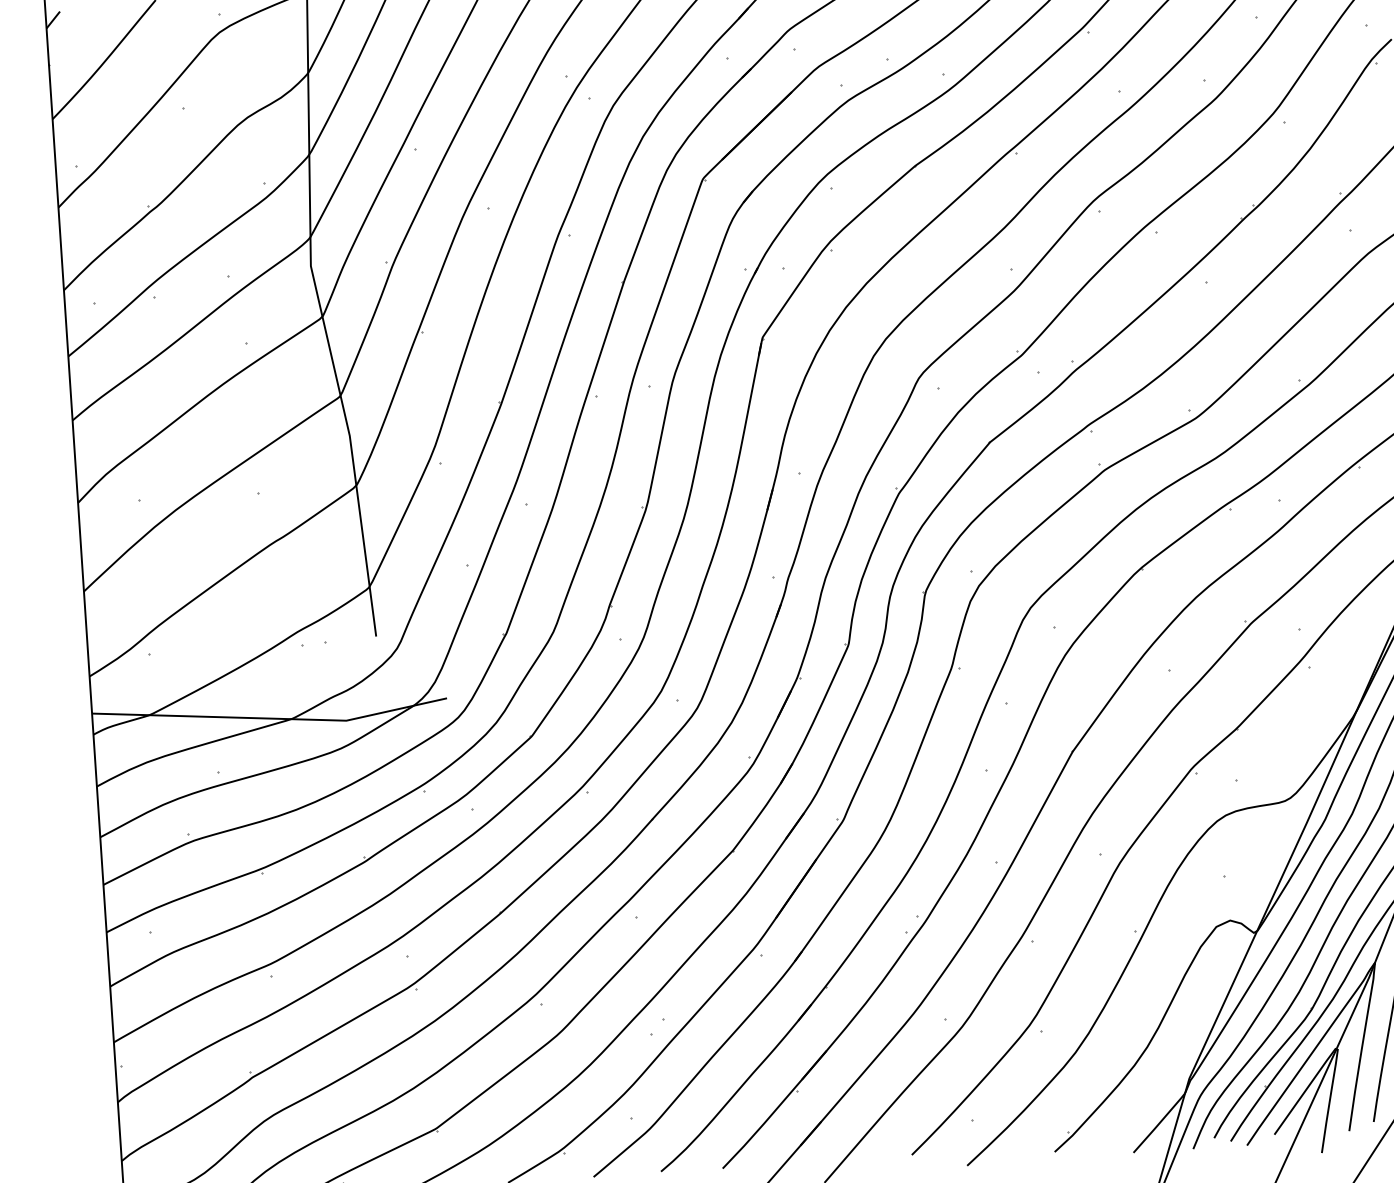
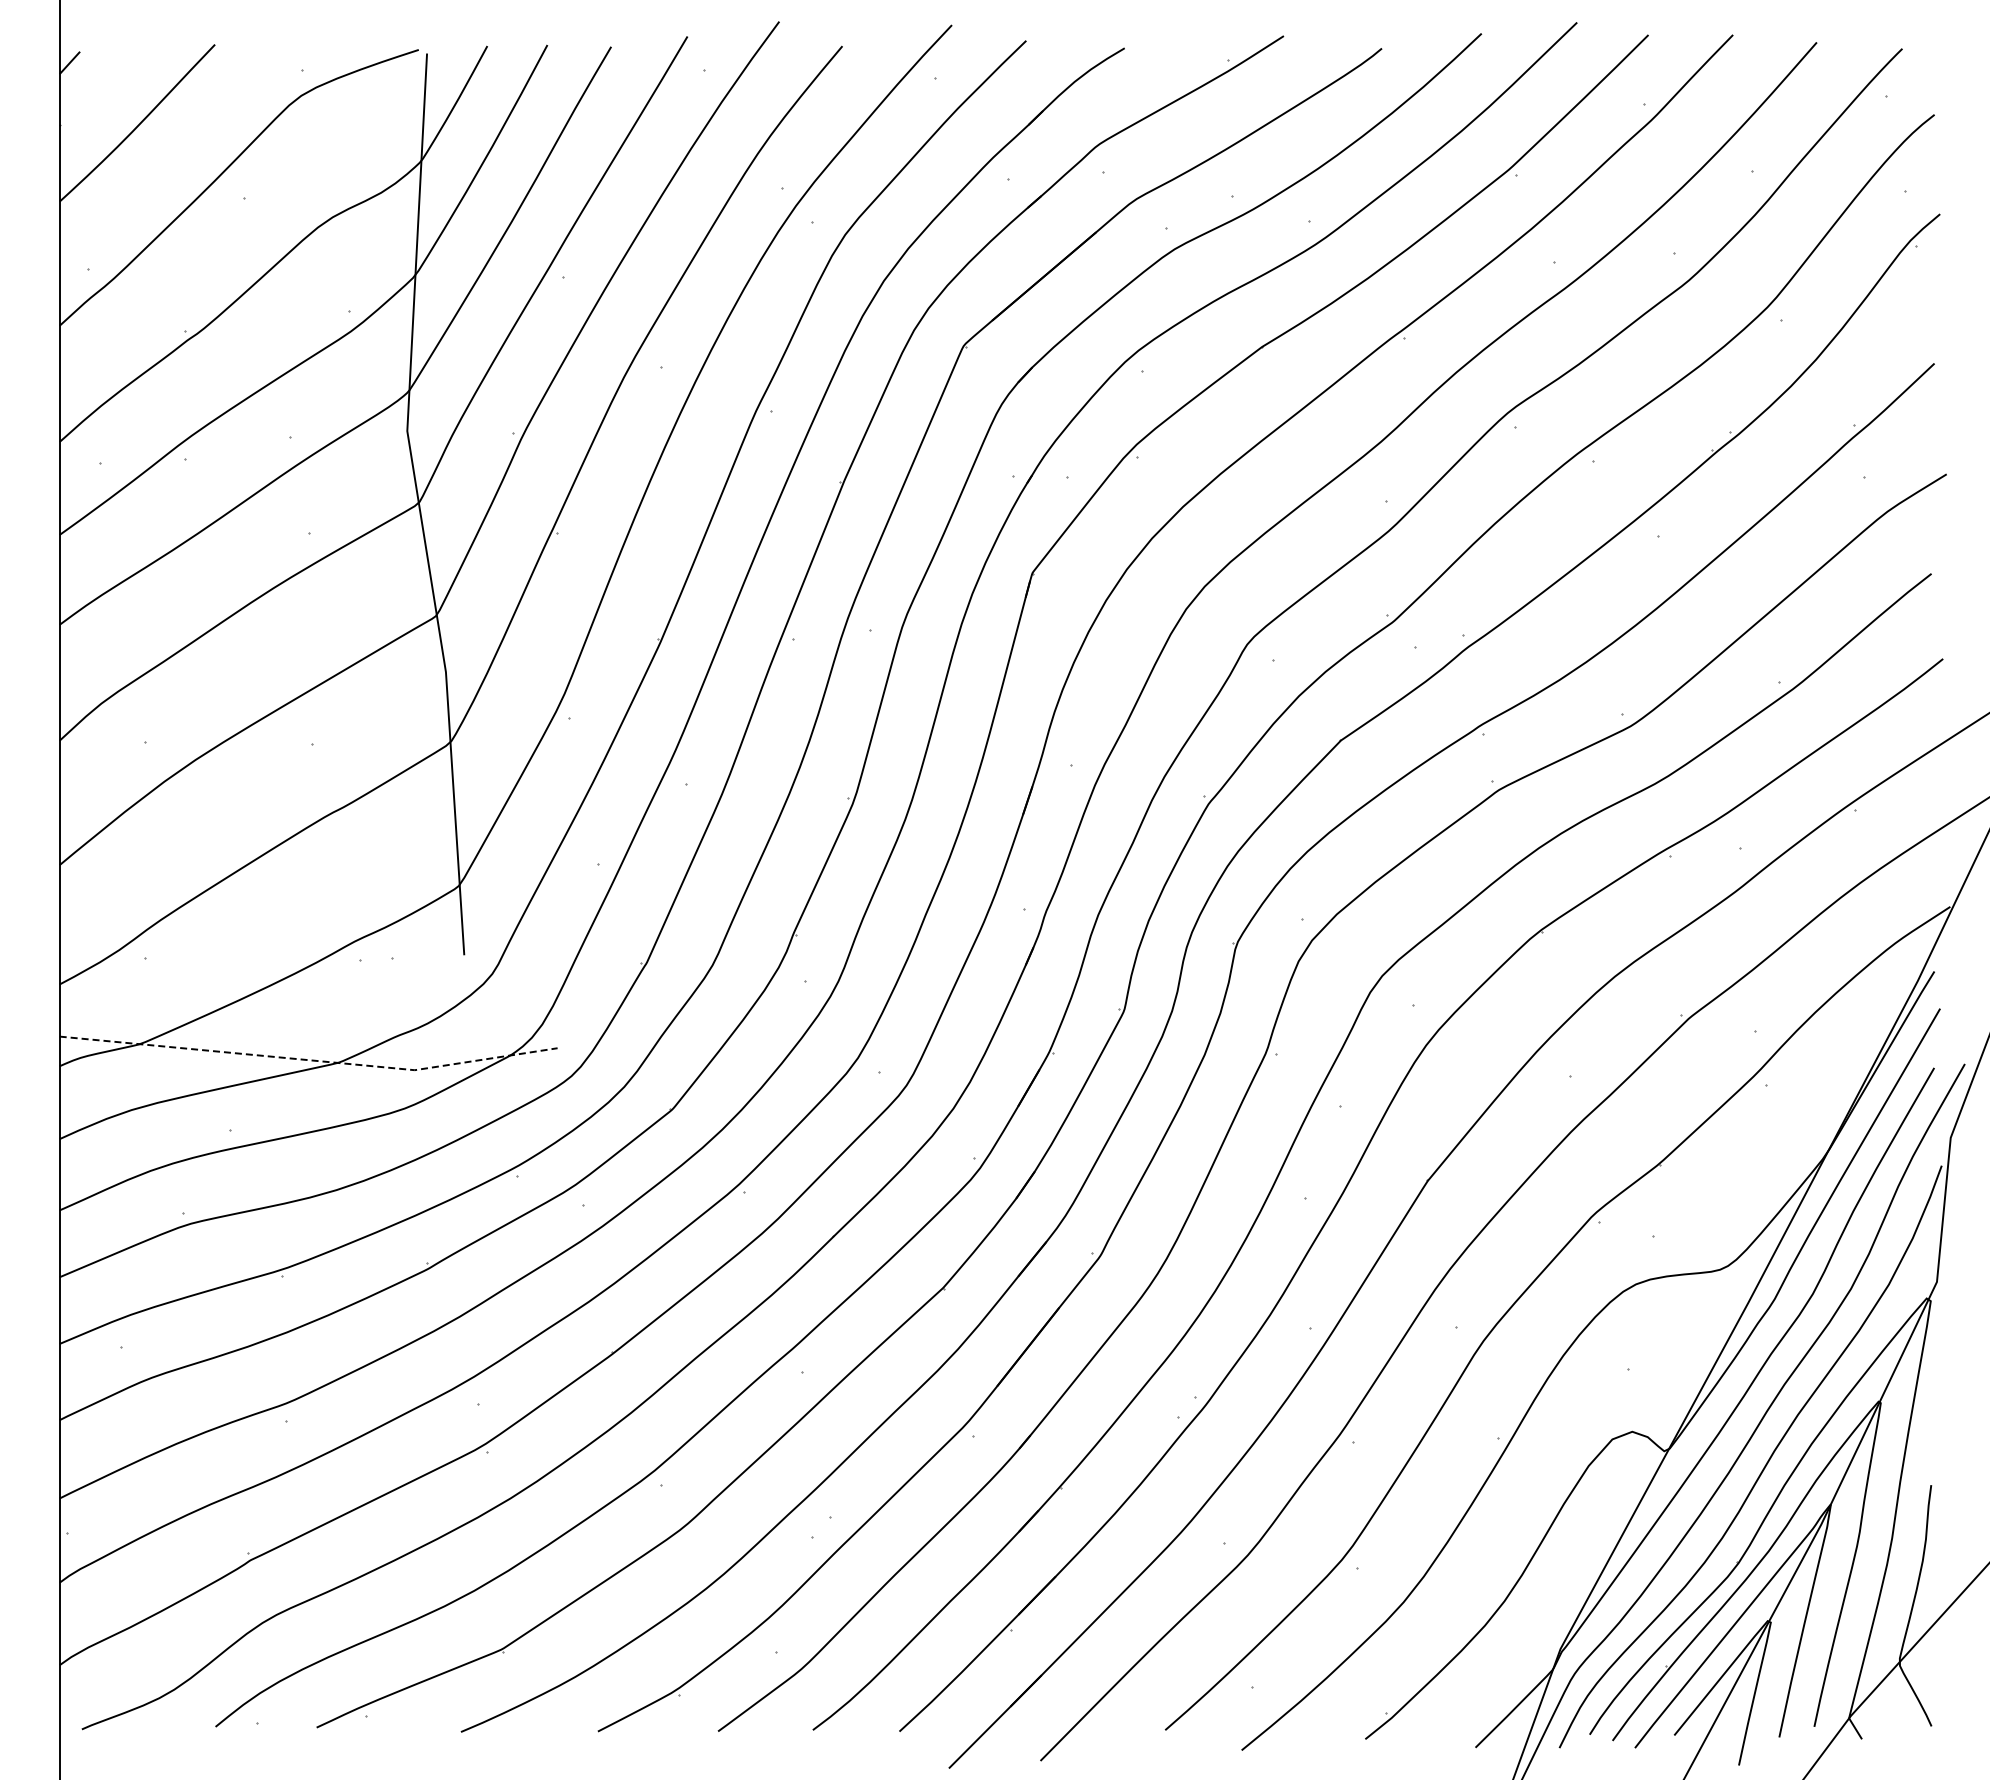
line: (271, 718) -> (310, 1060), solid -> dashed

